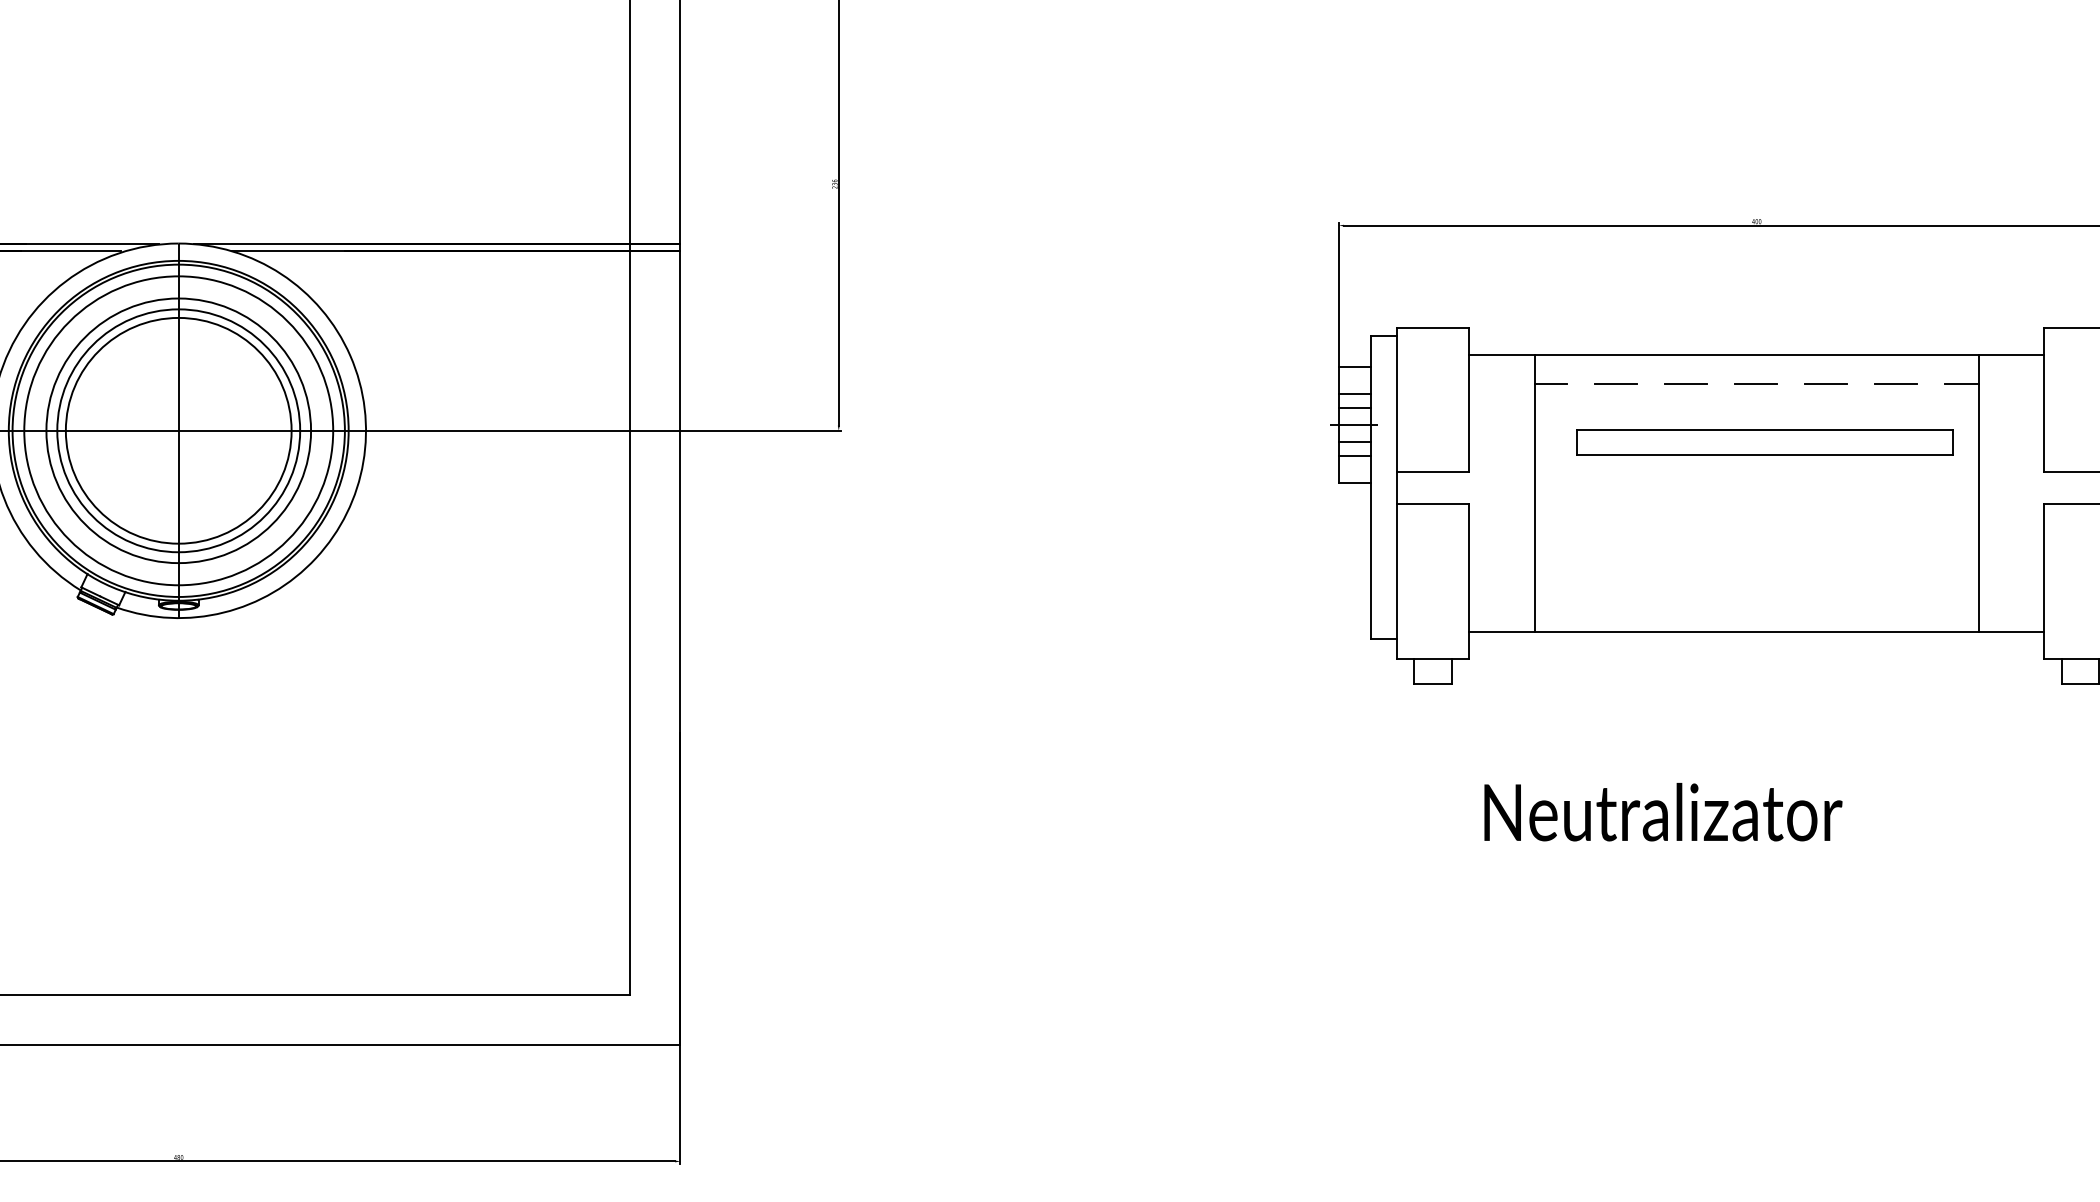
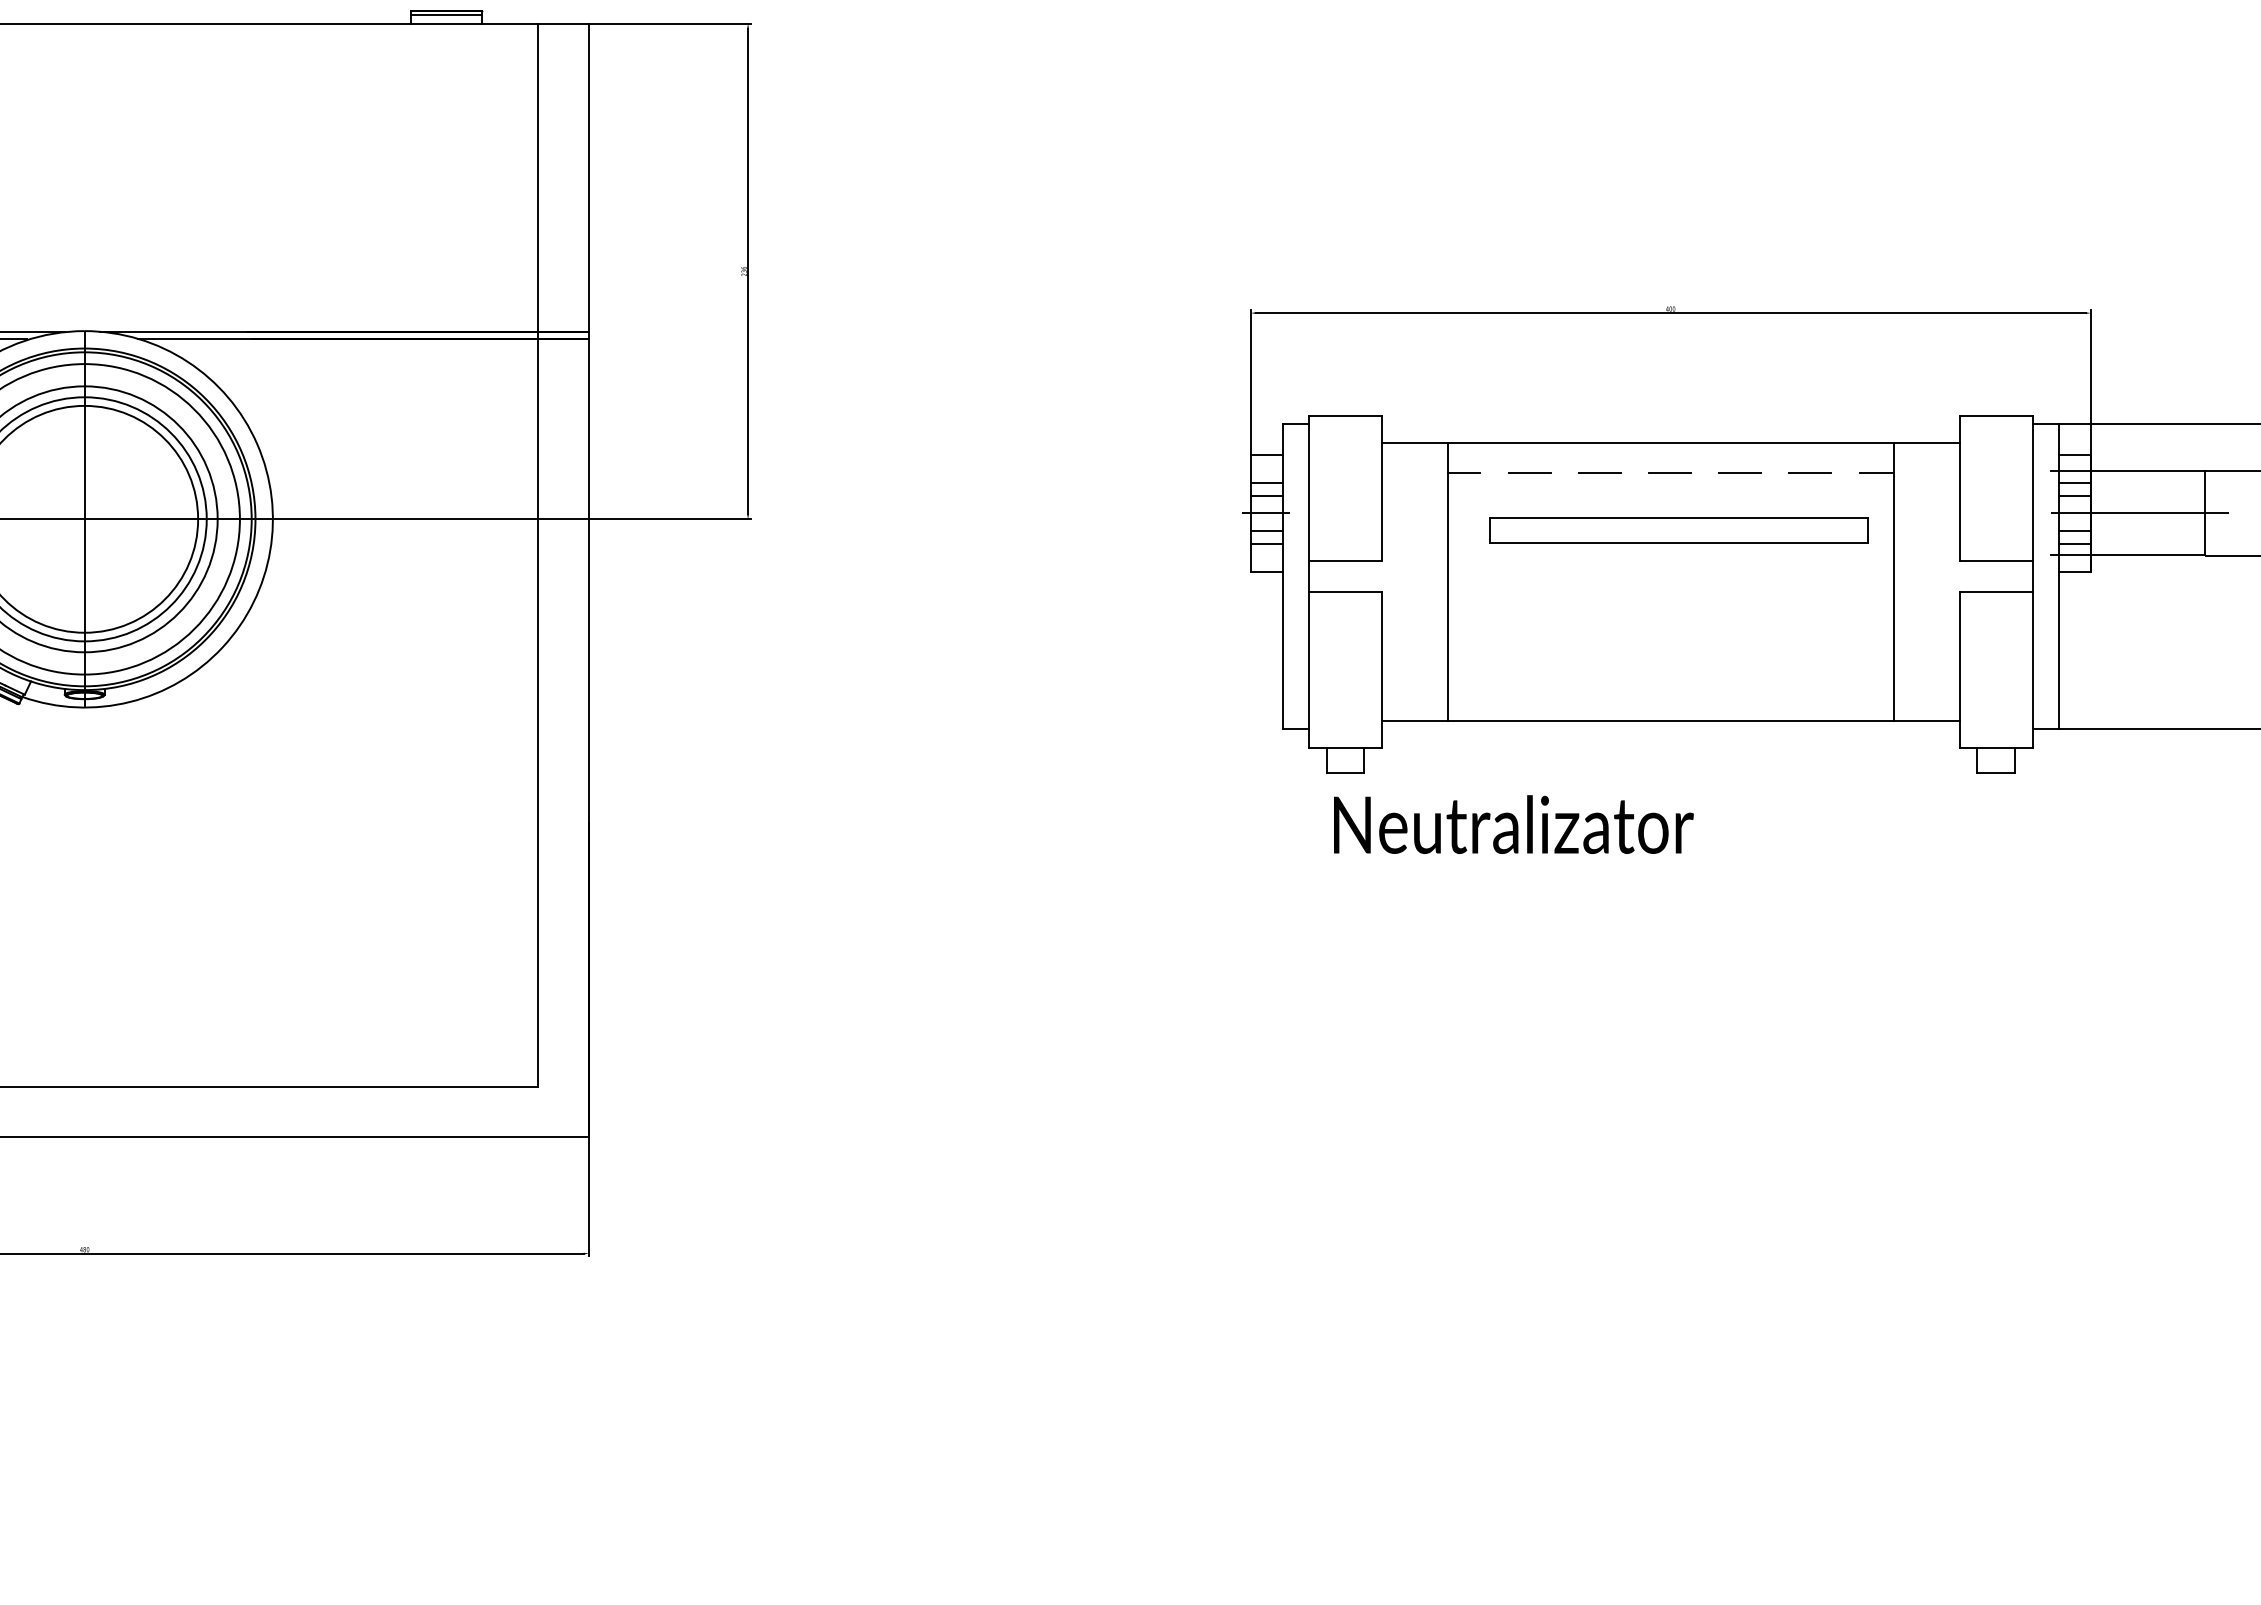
text: (1663, 812) -> (1513, 824), moved

